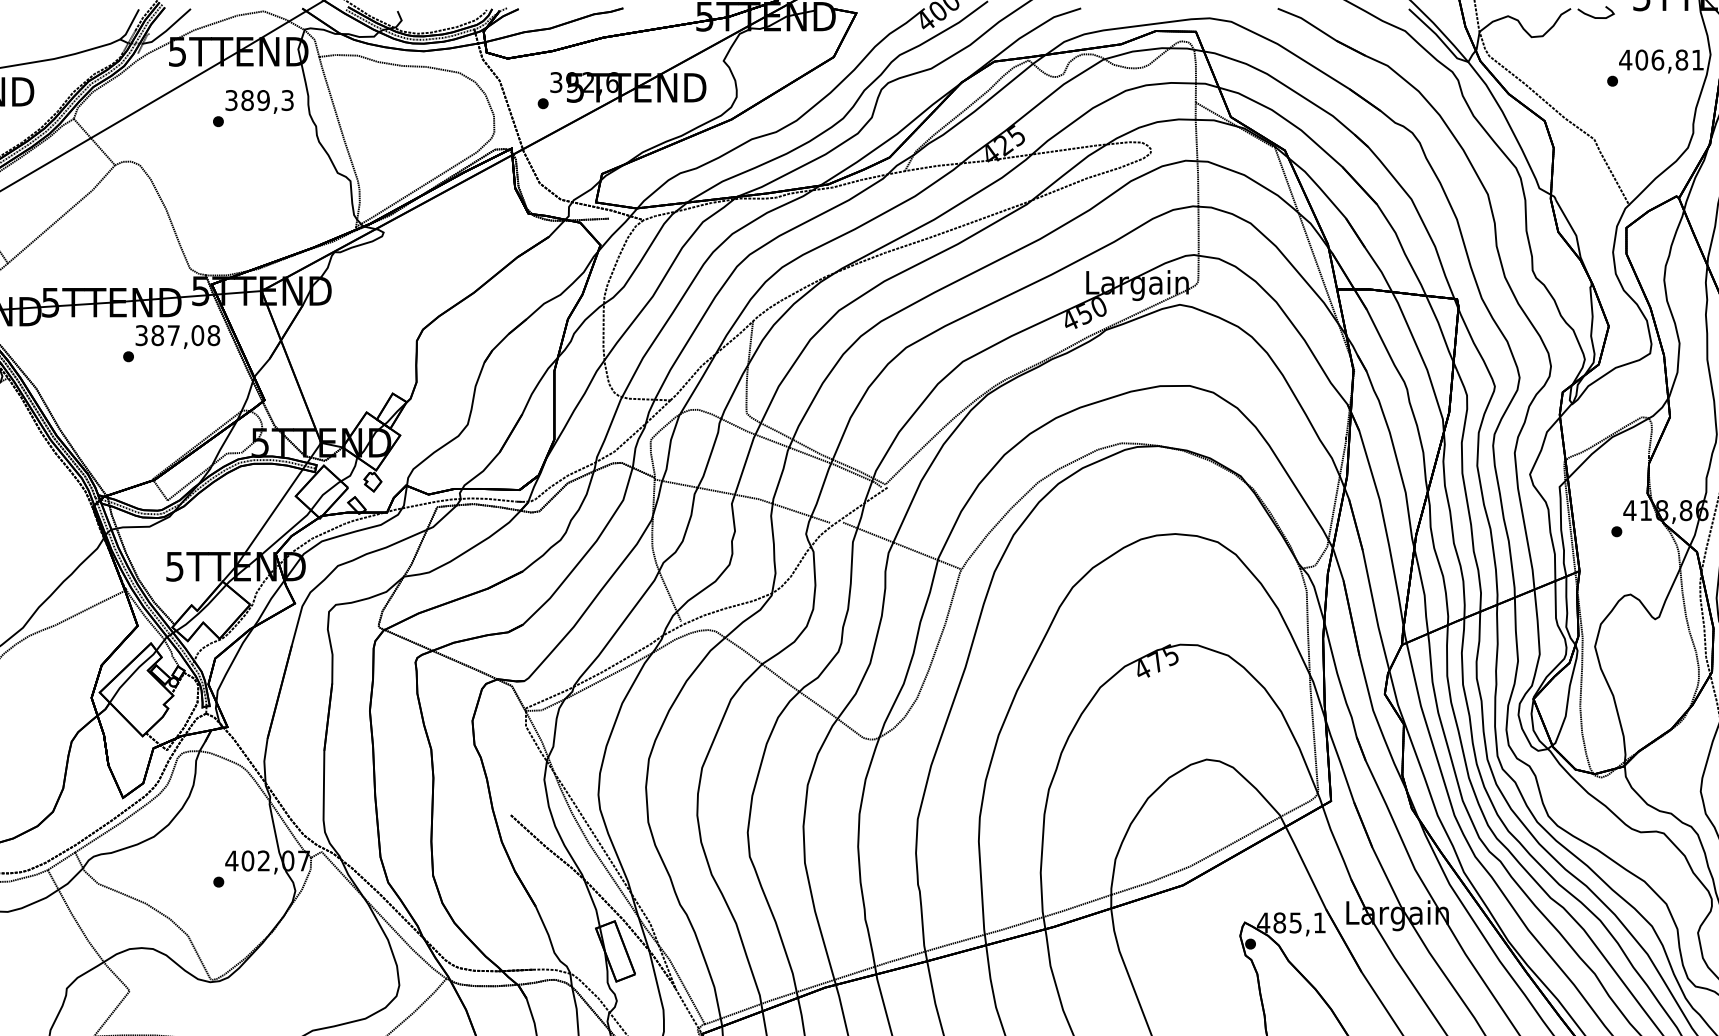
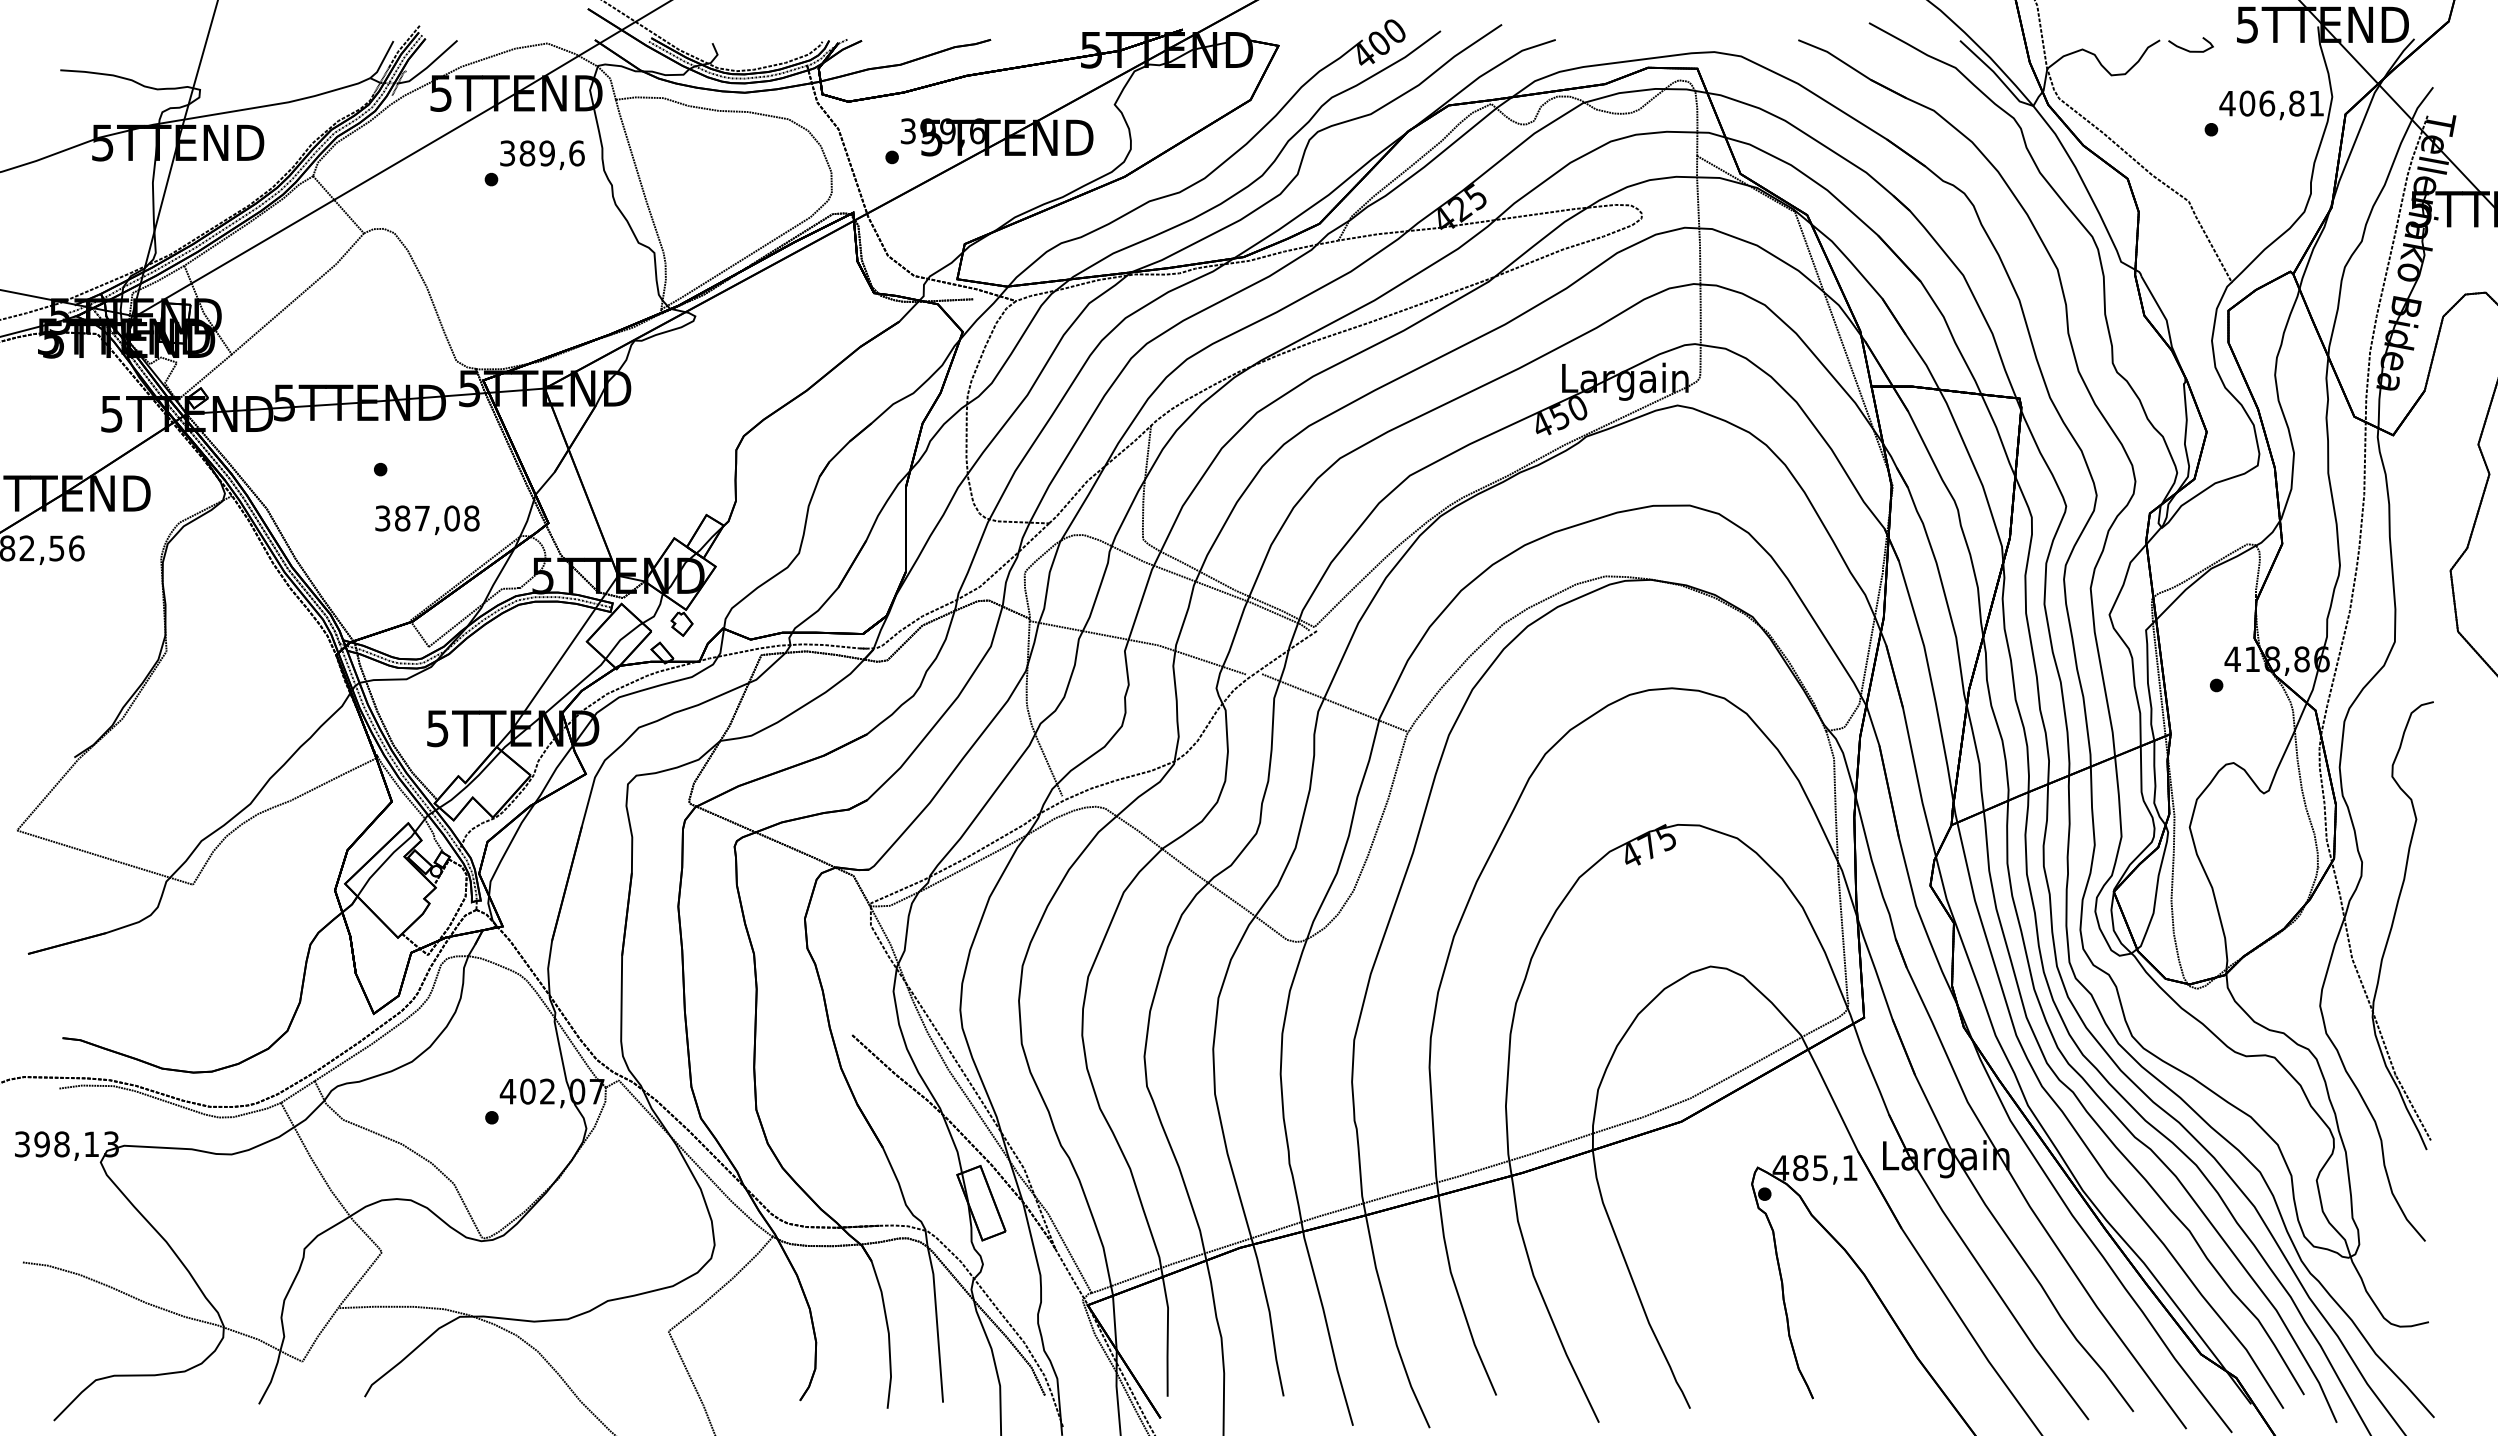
text: (588, 82) -> (947, 131), 392,6 -> 399,6
text: (287, 100) -> (576, 153), 389,3 -> 389,6
text: (177, 337) -> (427, 520), moved

